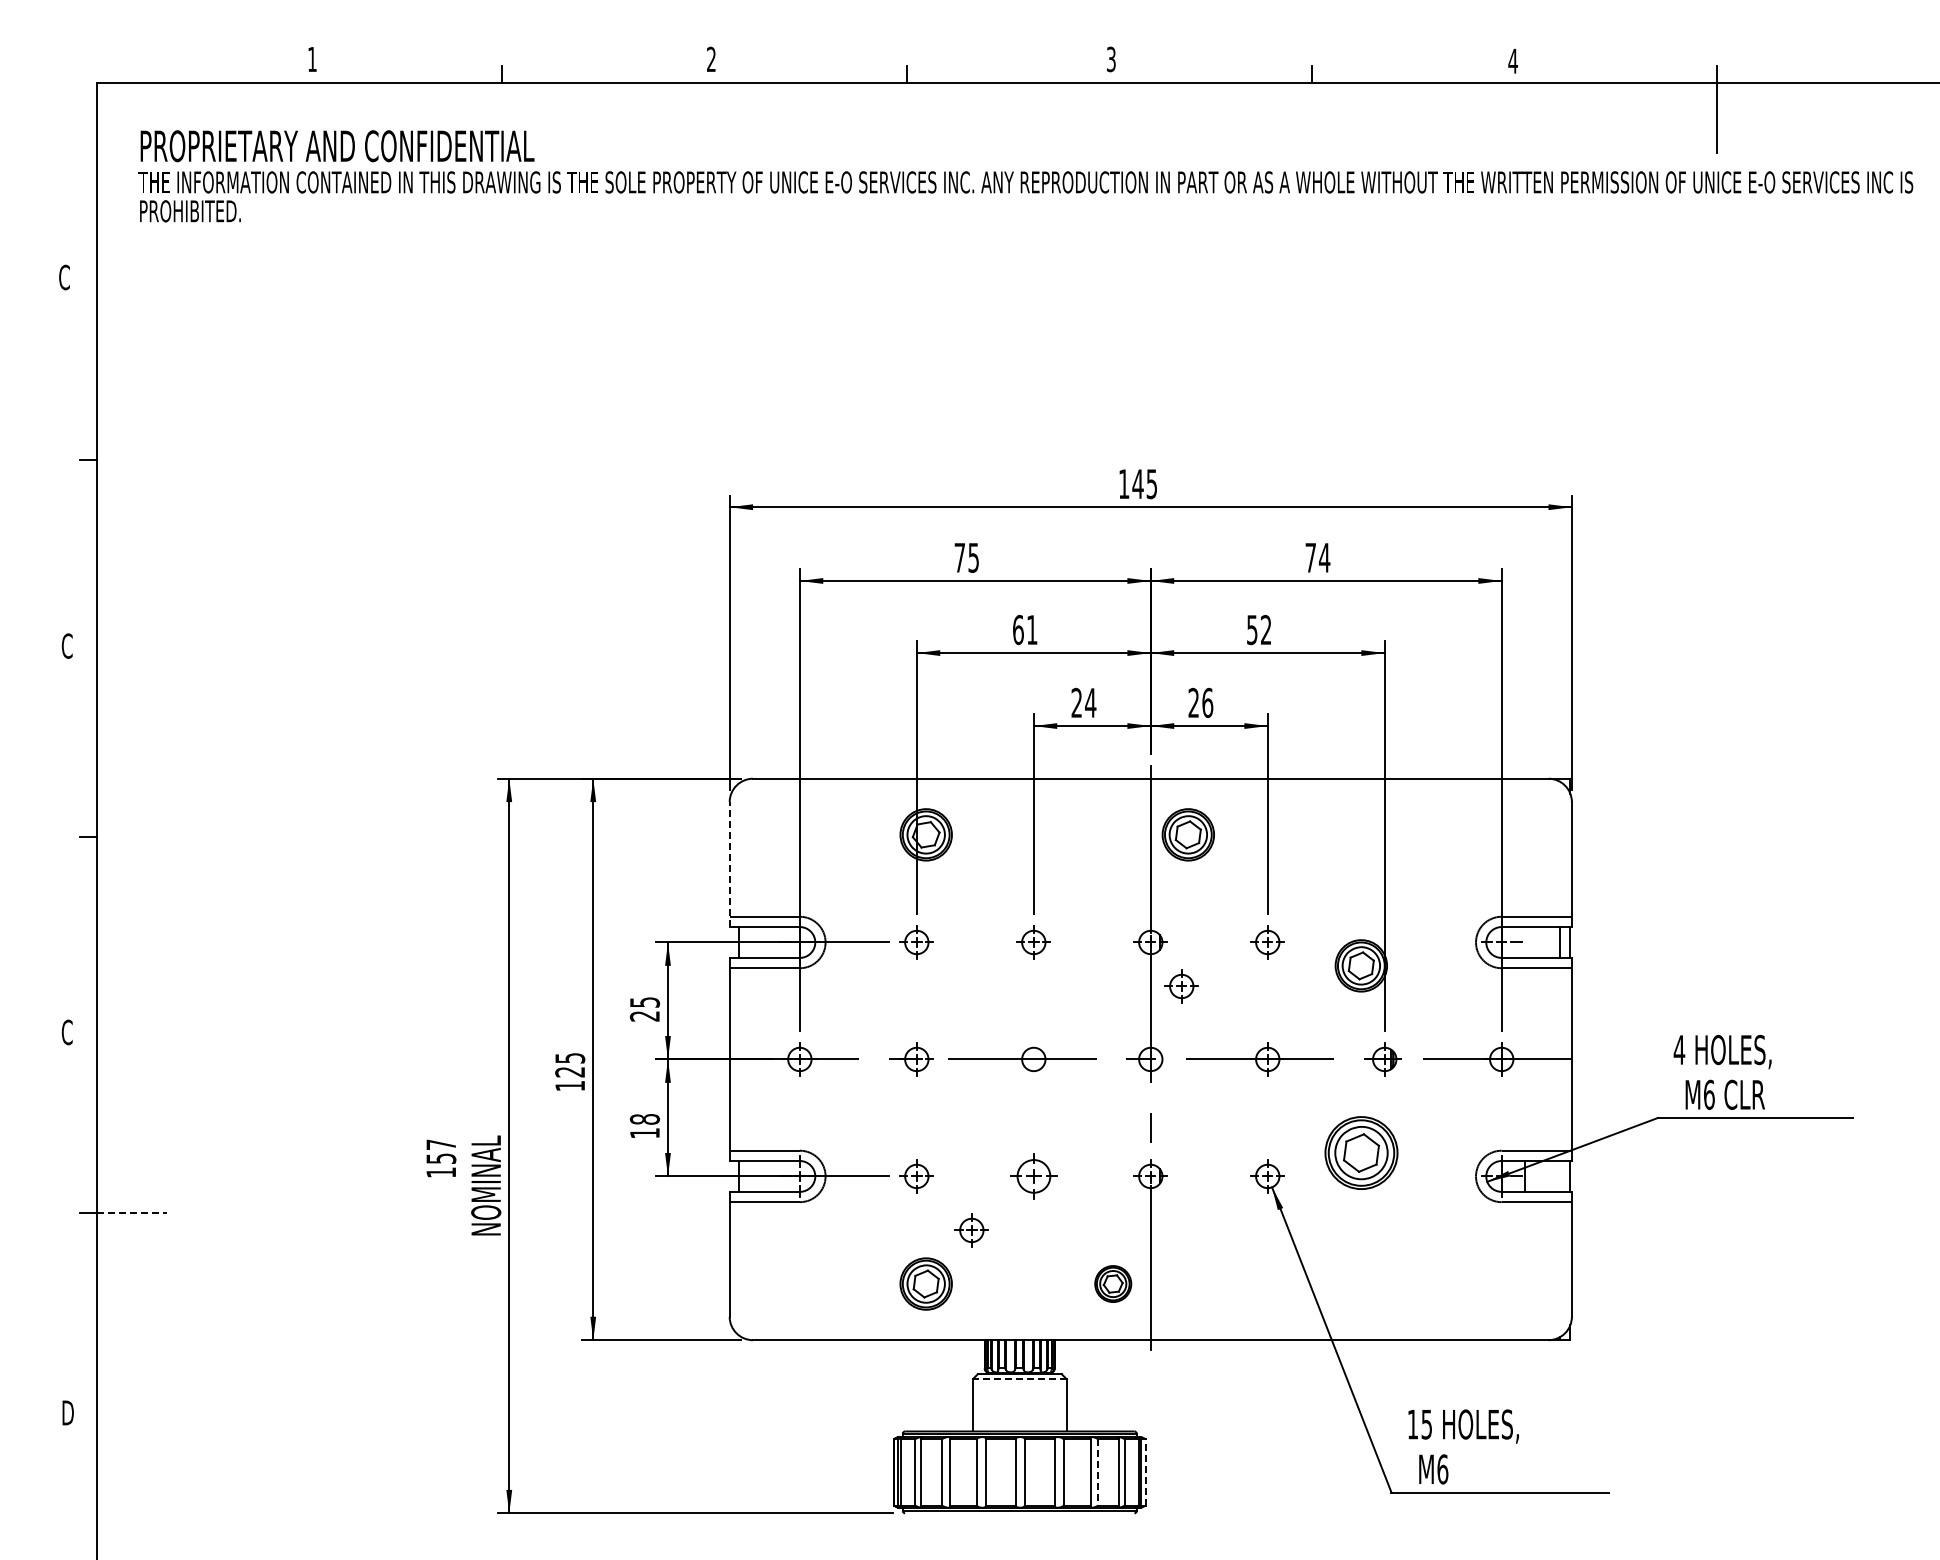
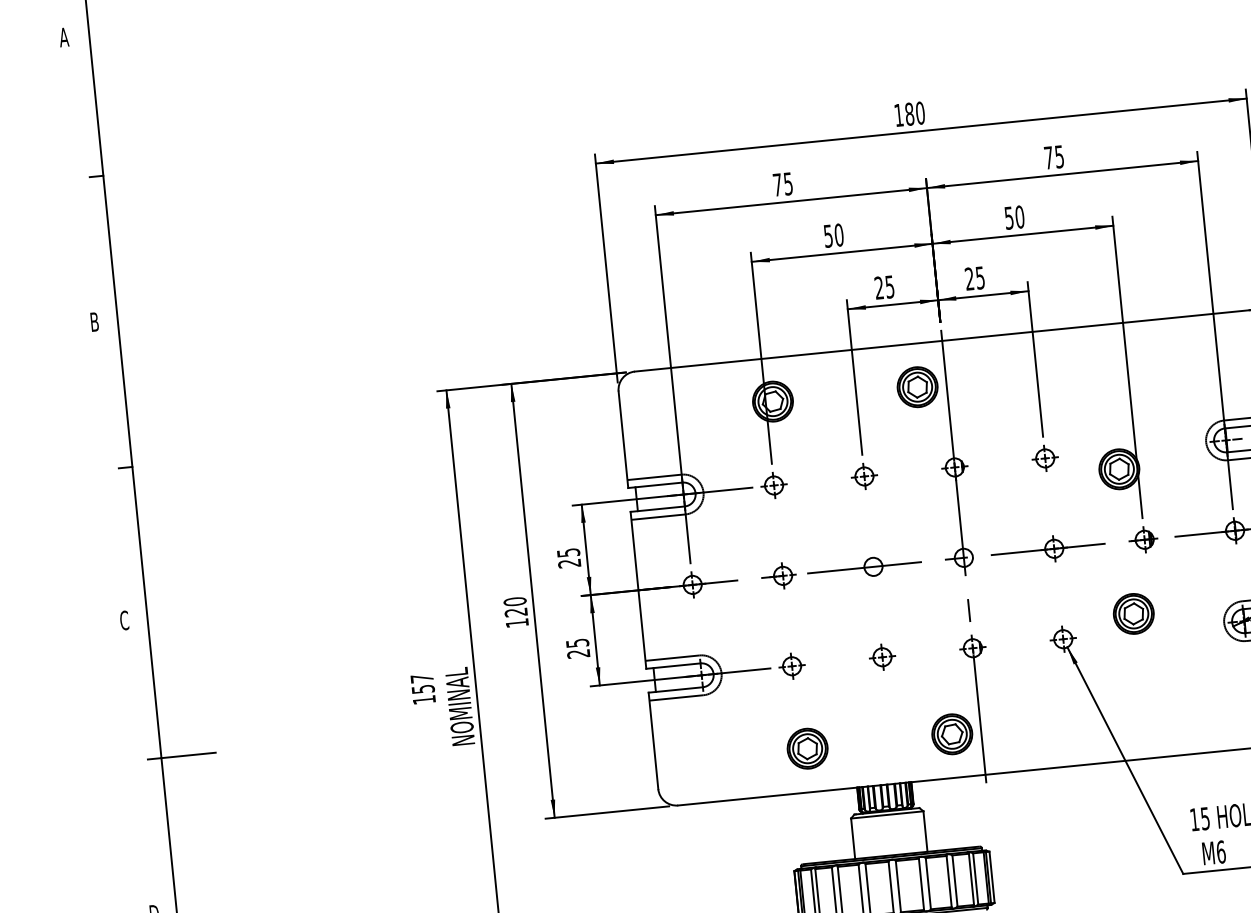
text: (64, 277) -> (64, 37), C -> A
text: (1144, 484) -> (914, 114), 145 -> 180
text: (1324, 557) -> (1059, 156), 74 -> 75
text: (1025, 629) -> (833, 235), 61 -> 50
text: (1265, 630) -> (1019, 217), 52 -> 50
text: (66, 645) -> (94, 321), C -> B
text: (1207, 702) -> (980, 277), 26 -> 25
text: (1090, 703) -> (889, 287), 24 -> 25
part: (1187, 834) -> (916, 386), moved
line: (729, 864) -> (623, 439), dashed -> solid
part: (1181, 986) -> (981, 499), removed
text: (570, 1057) -> (515, 601), 125 -> 120
text: (644, 1126) -> (577, 648), 18 -> 25
part: (1360, 1152) -> (1133, 613), size x0.71
part: (1033, 1176) -> (882, 657), size x0.71
line: (132, 1213) -> (188, 755), dashed -> solid
part: (971, 1230) -> (838, 703), removed
part: (1112, 1283) -> (951, 733), size x1.43
line: (1019, 1379) -> (887, 815), dashed -> solid
line: (1146, 1471) -> (992, 876), dashed -> solid
line: (1098, 1472) -> (955, 881), dashed -> solid

